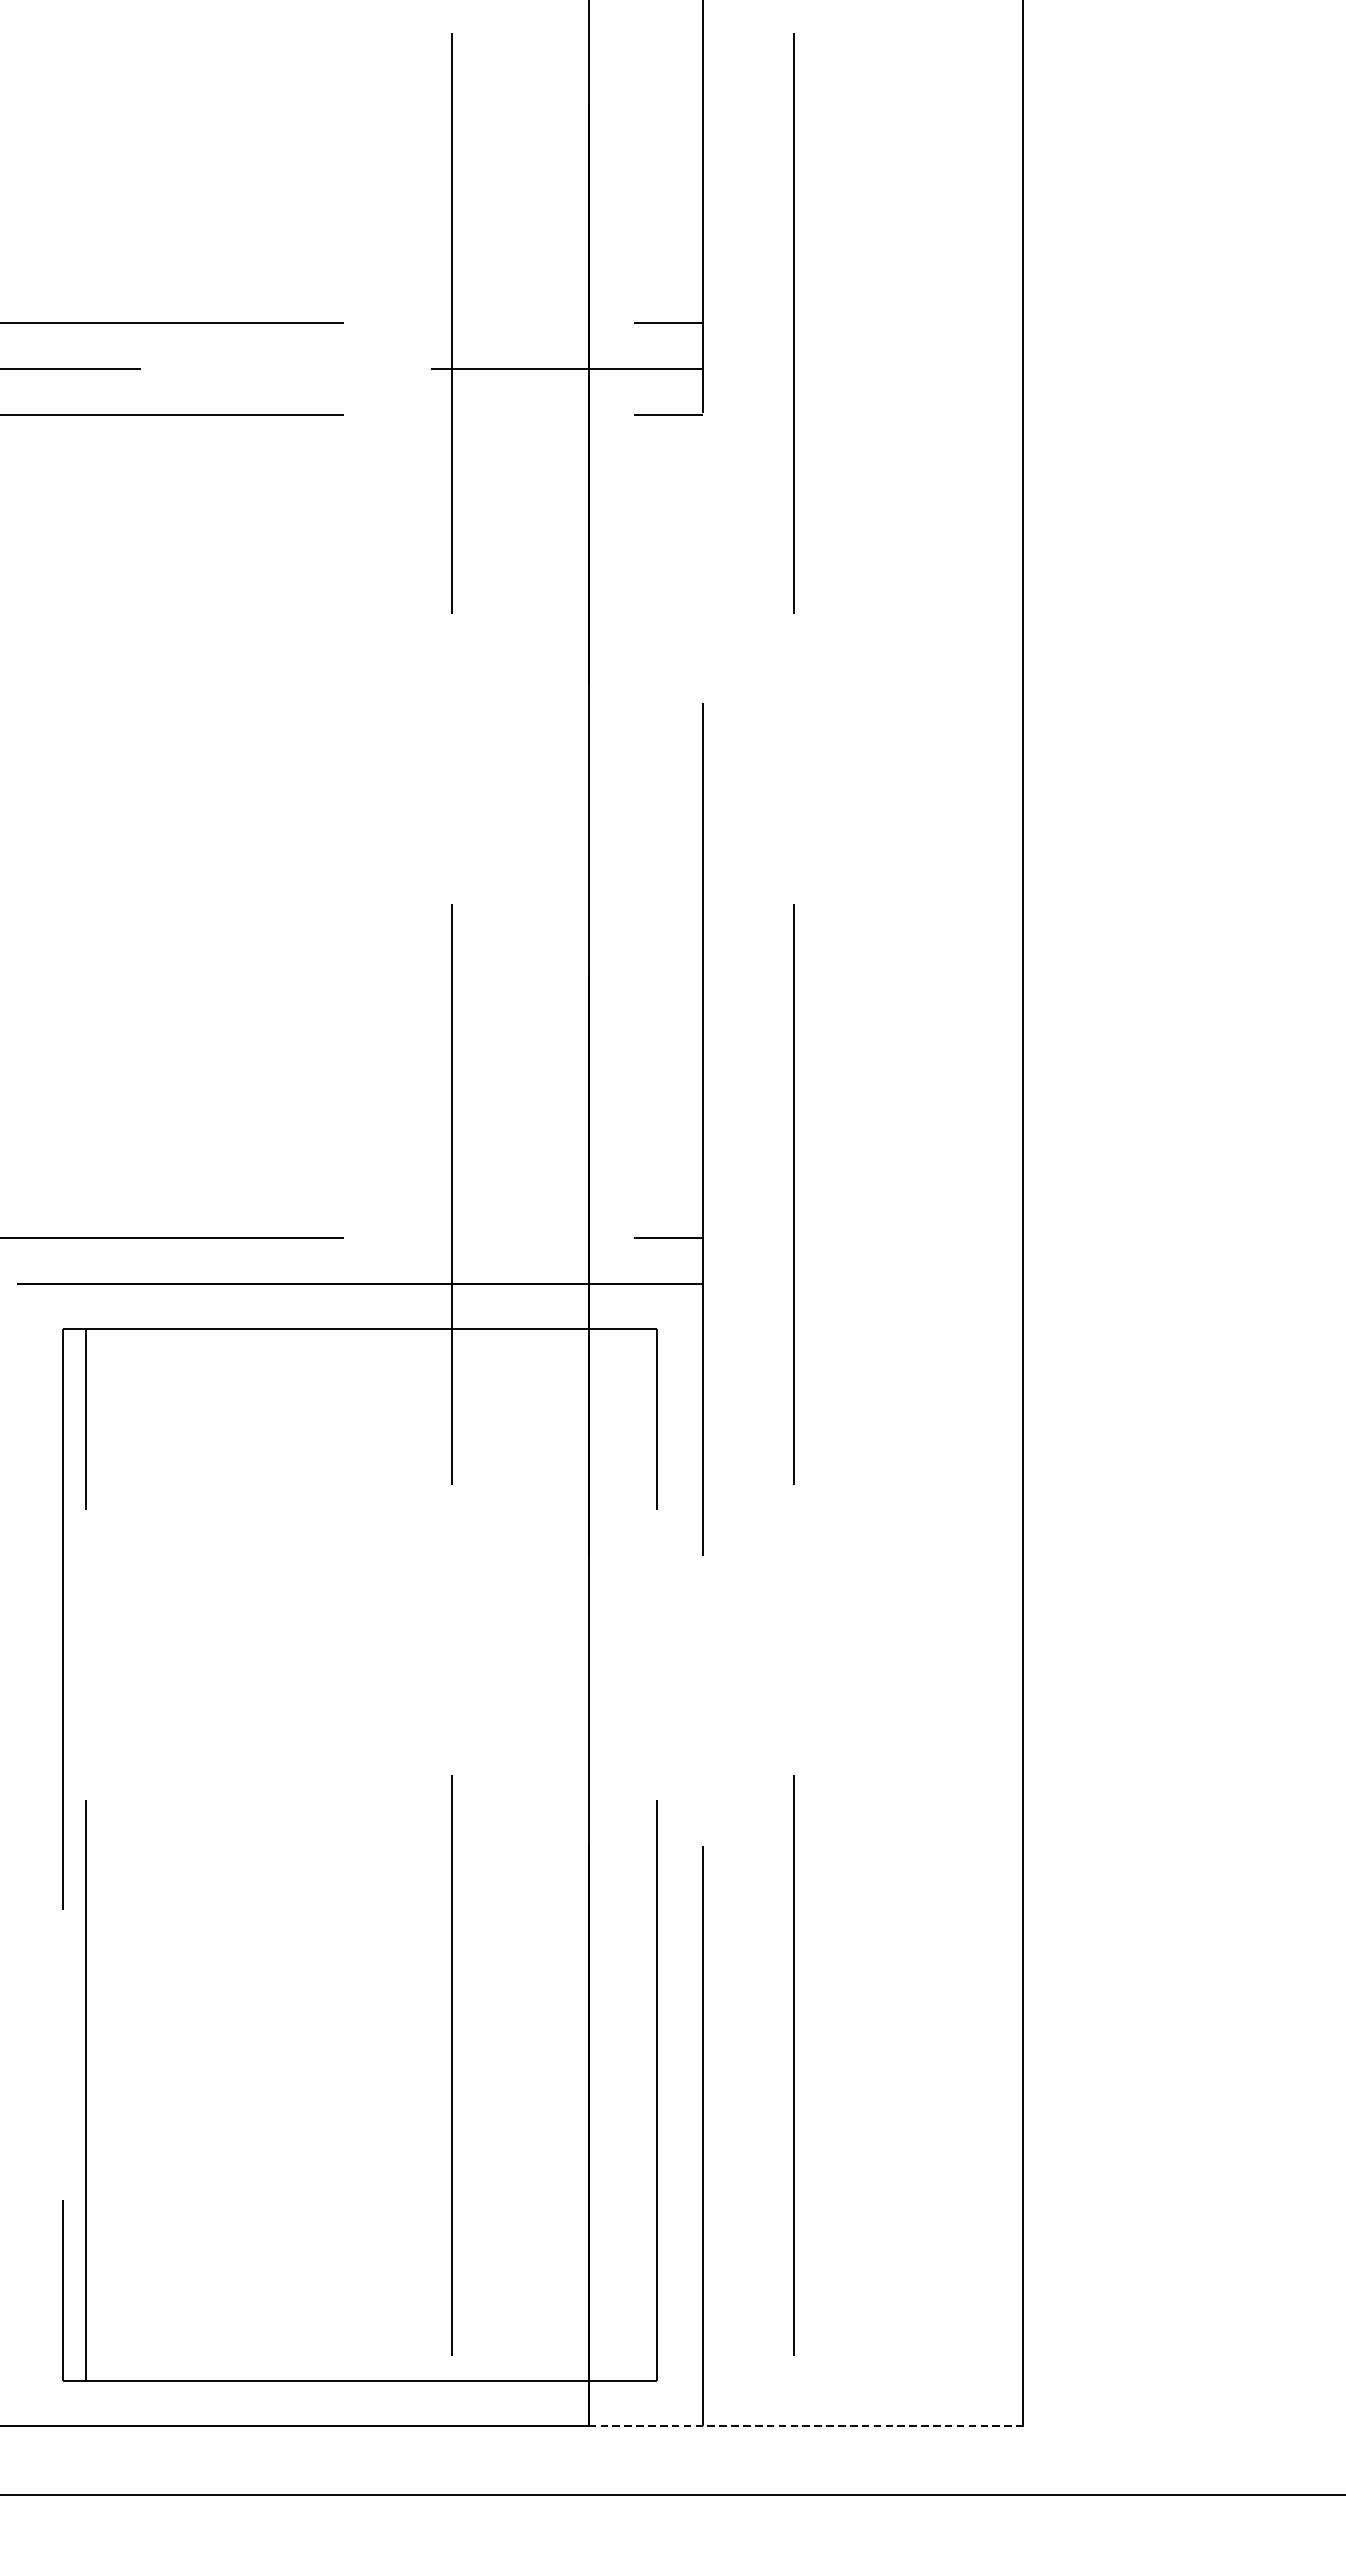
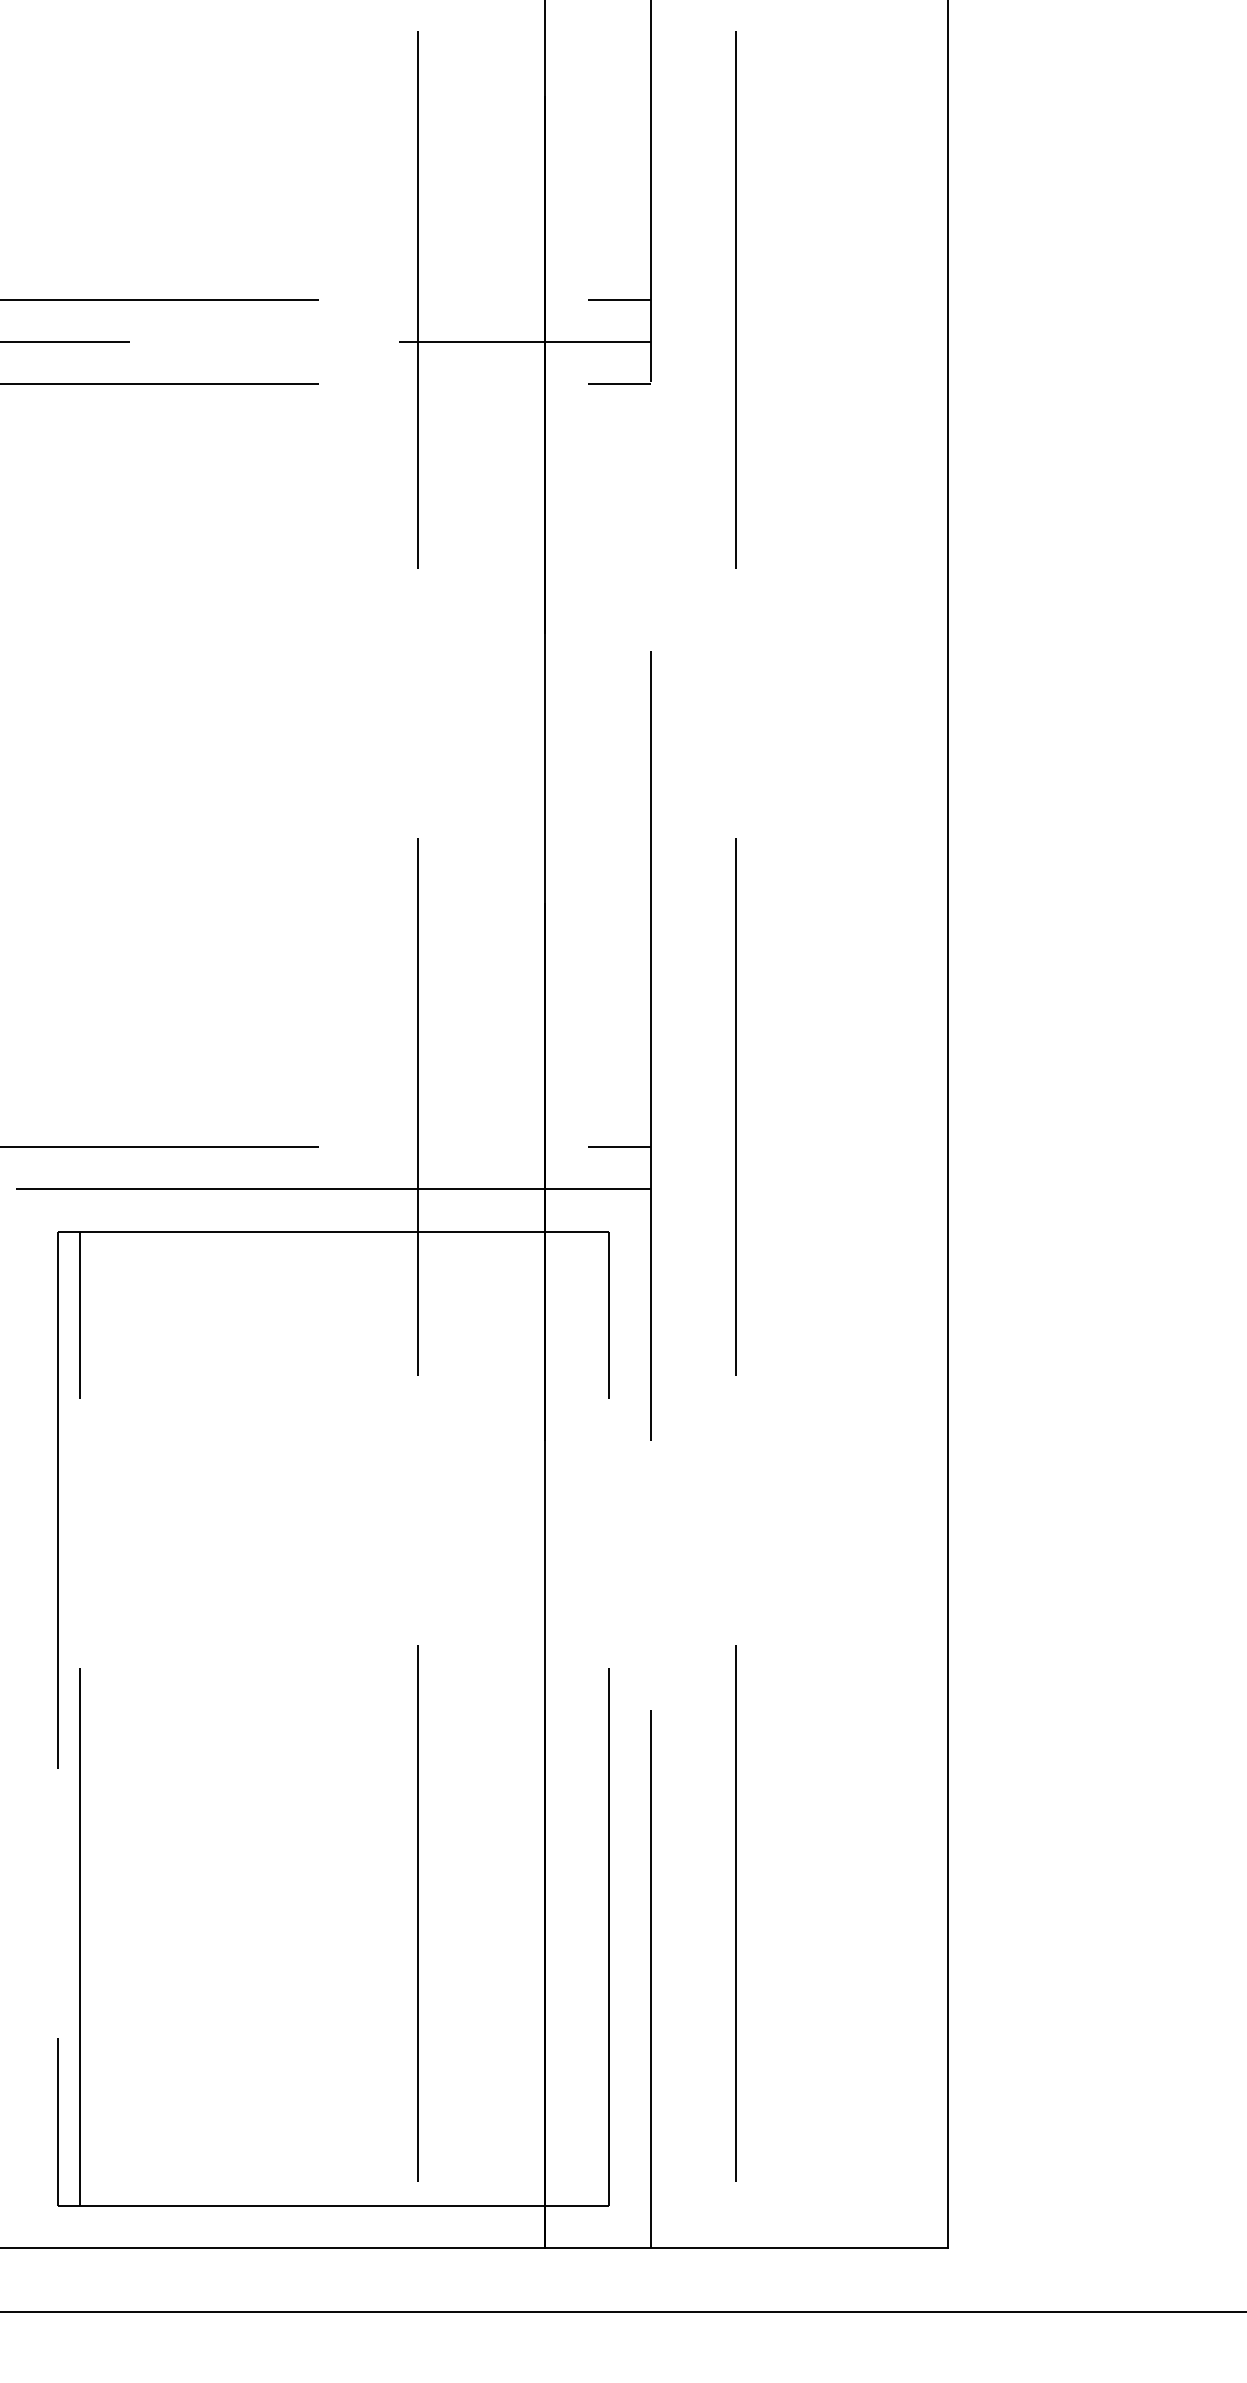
line: (806, 2426) -> (747, 2248), dashed -> solid

